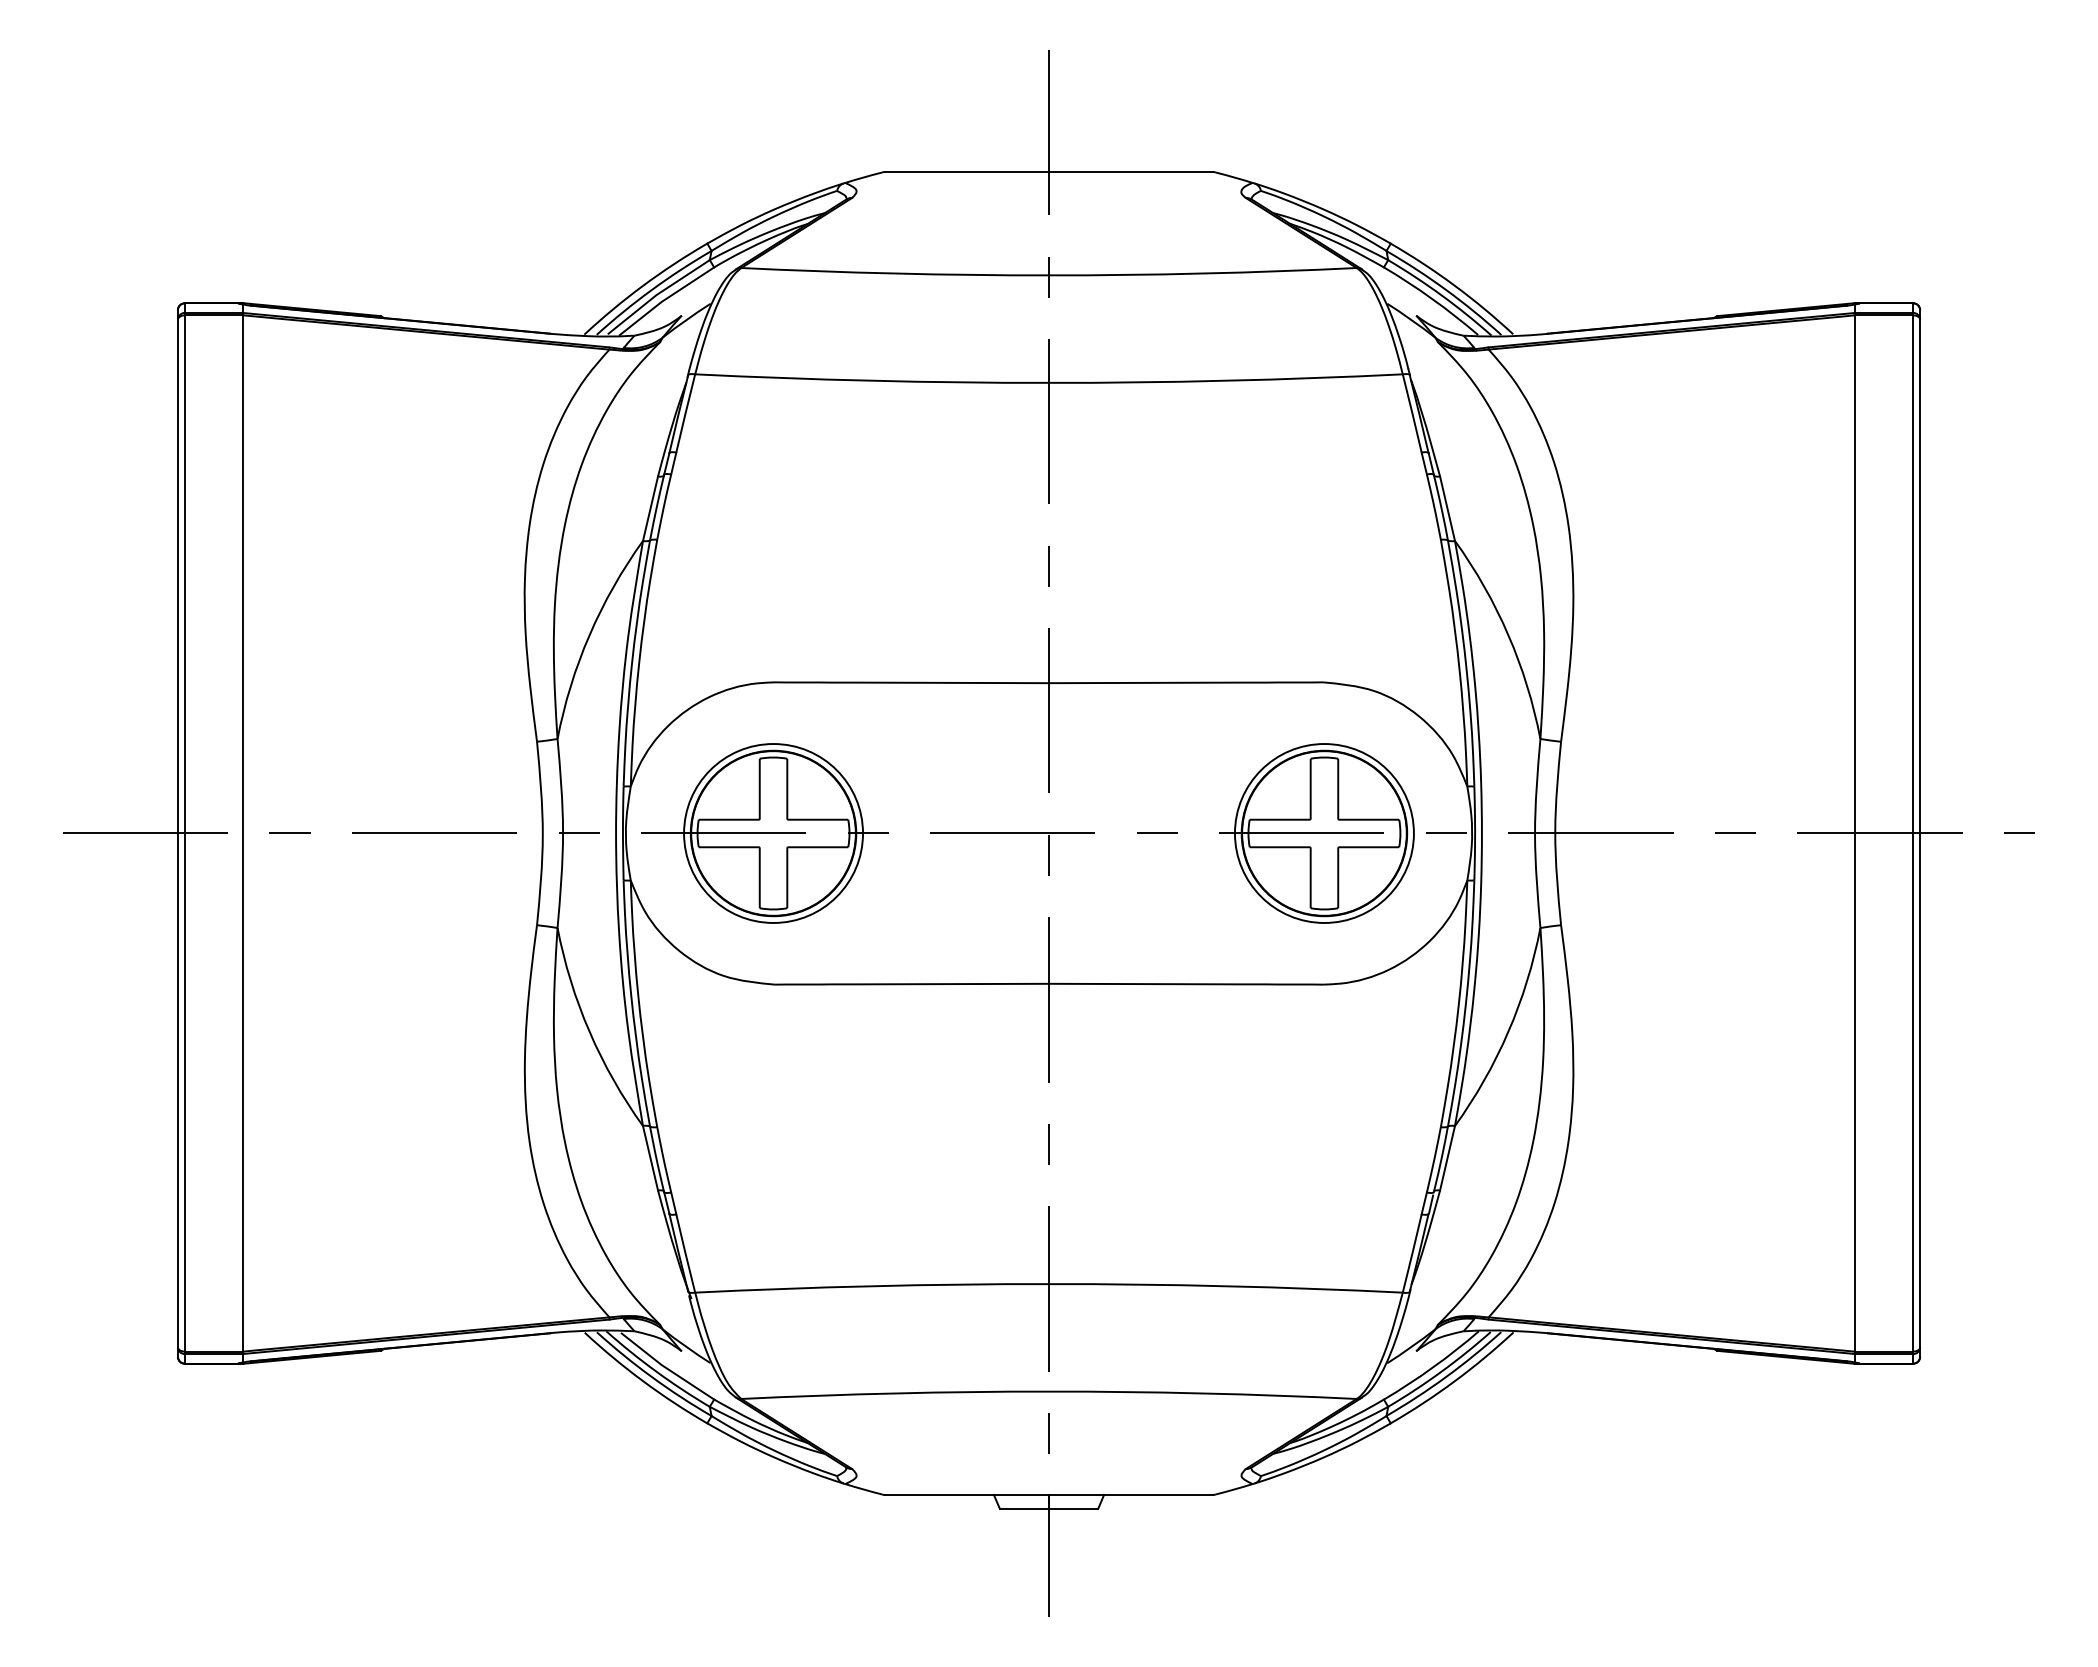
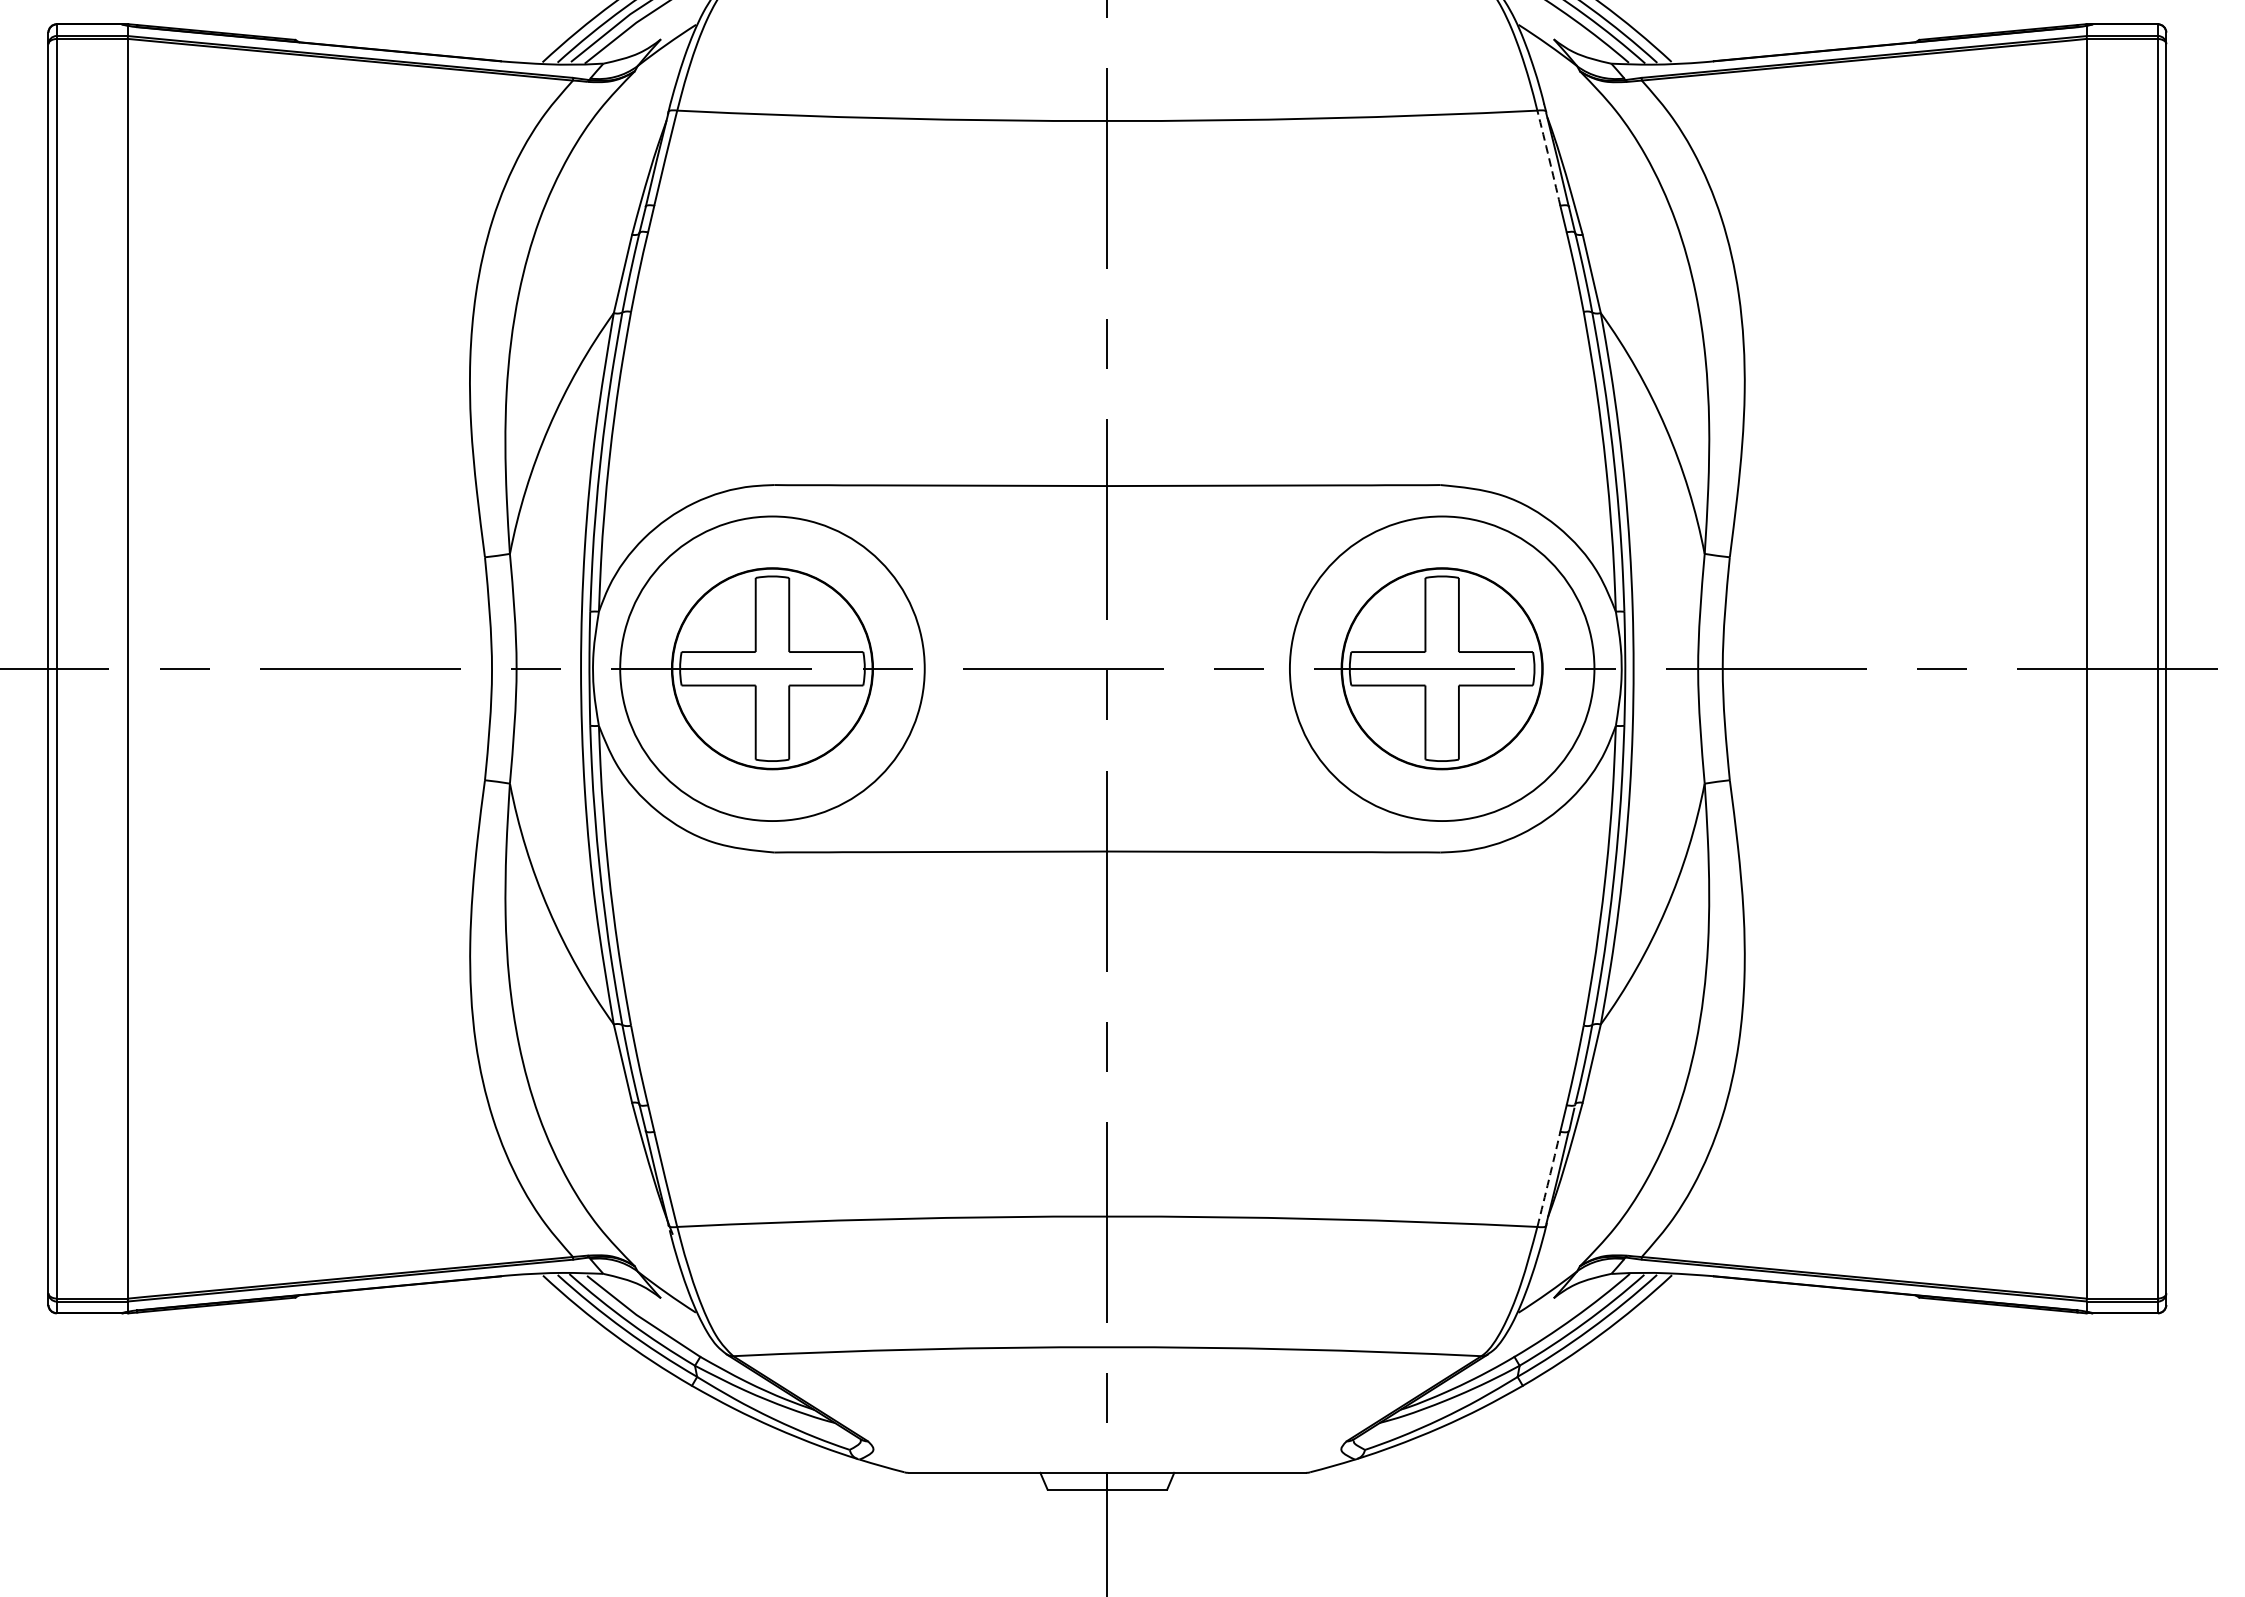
arc: (1412, 413) -> (1549, 158), solid -> dashed
circle: (773, 833) -> (772, 668), size x1.4
circle: (1323, 833) -> (1441, 668), size x1.4
arc: (1412, 1253) -> (1549, 1179), solid -> dashed

